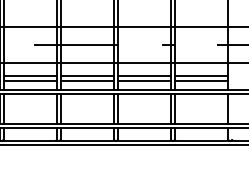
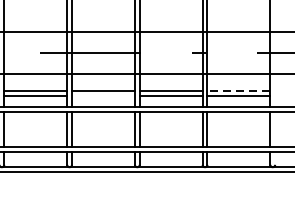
line: (201, 76) -> (238, 90), solid -> dashed
line: (86, 80) -> (102, 95), removed

